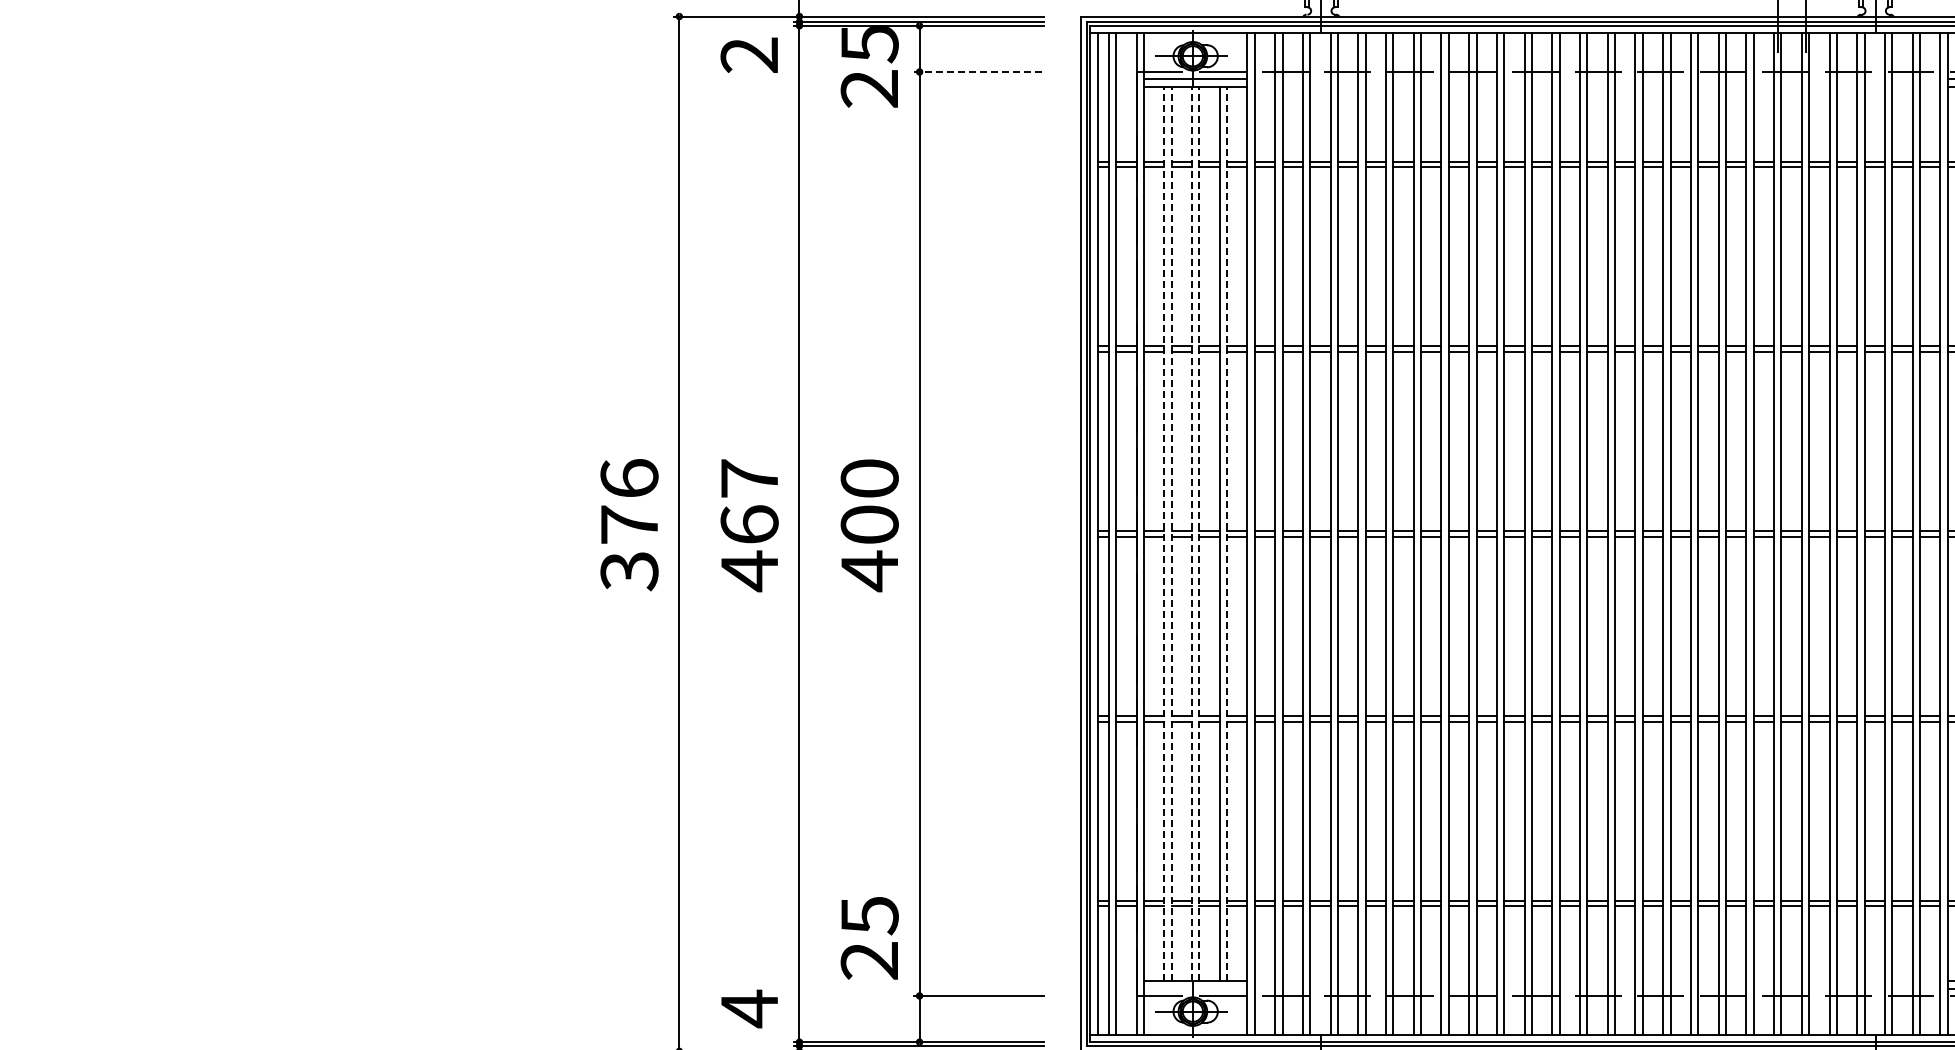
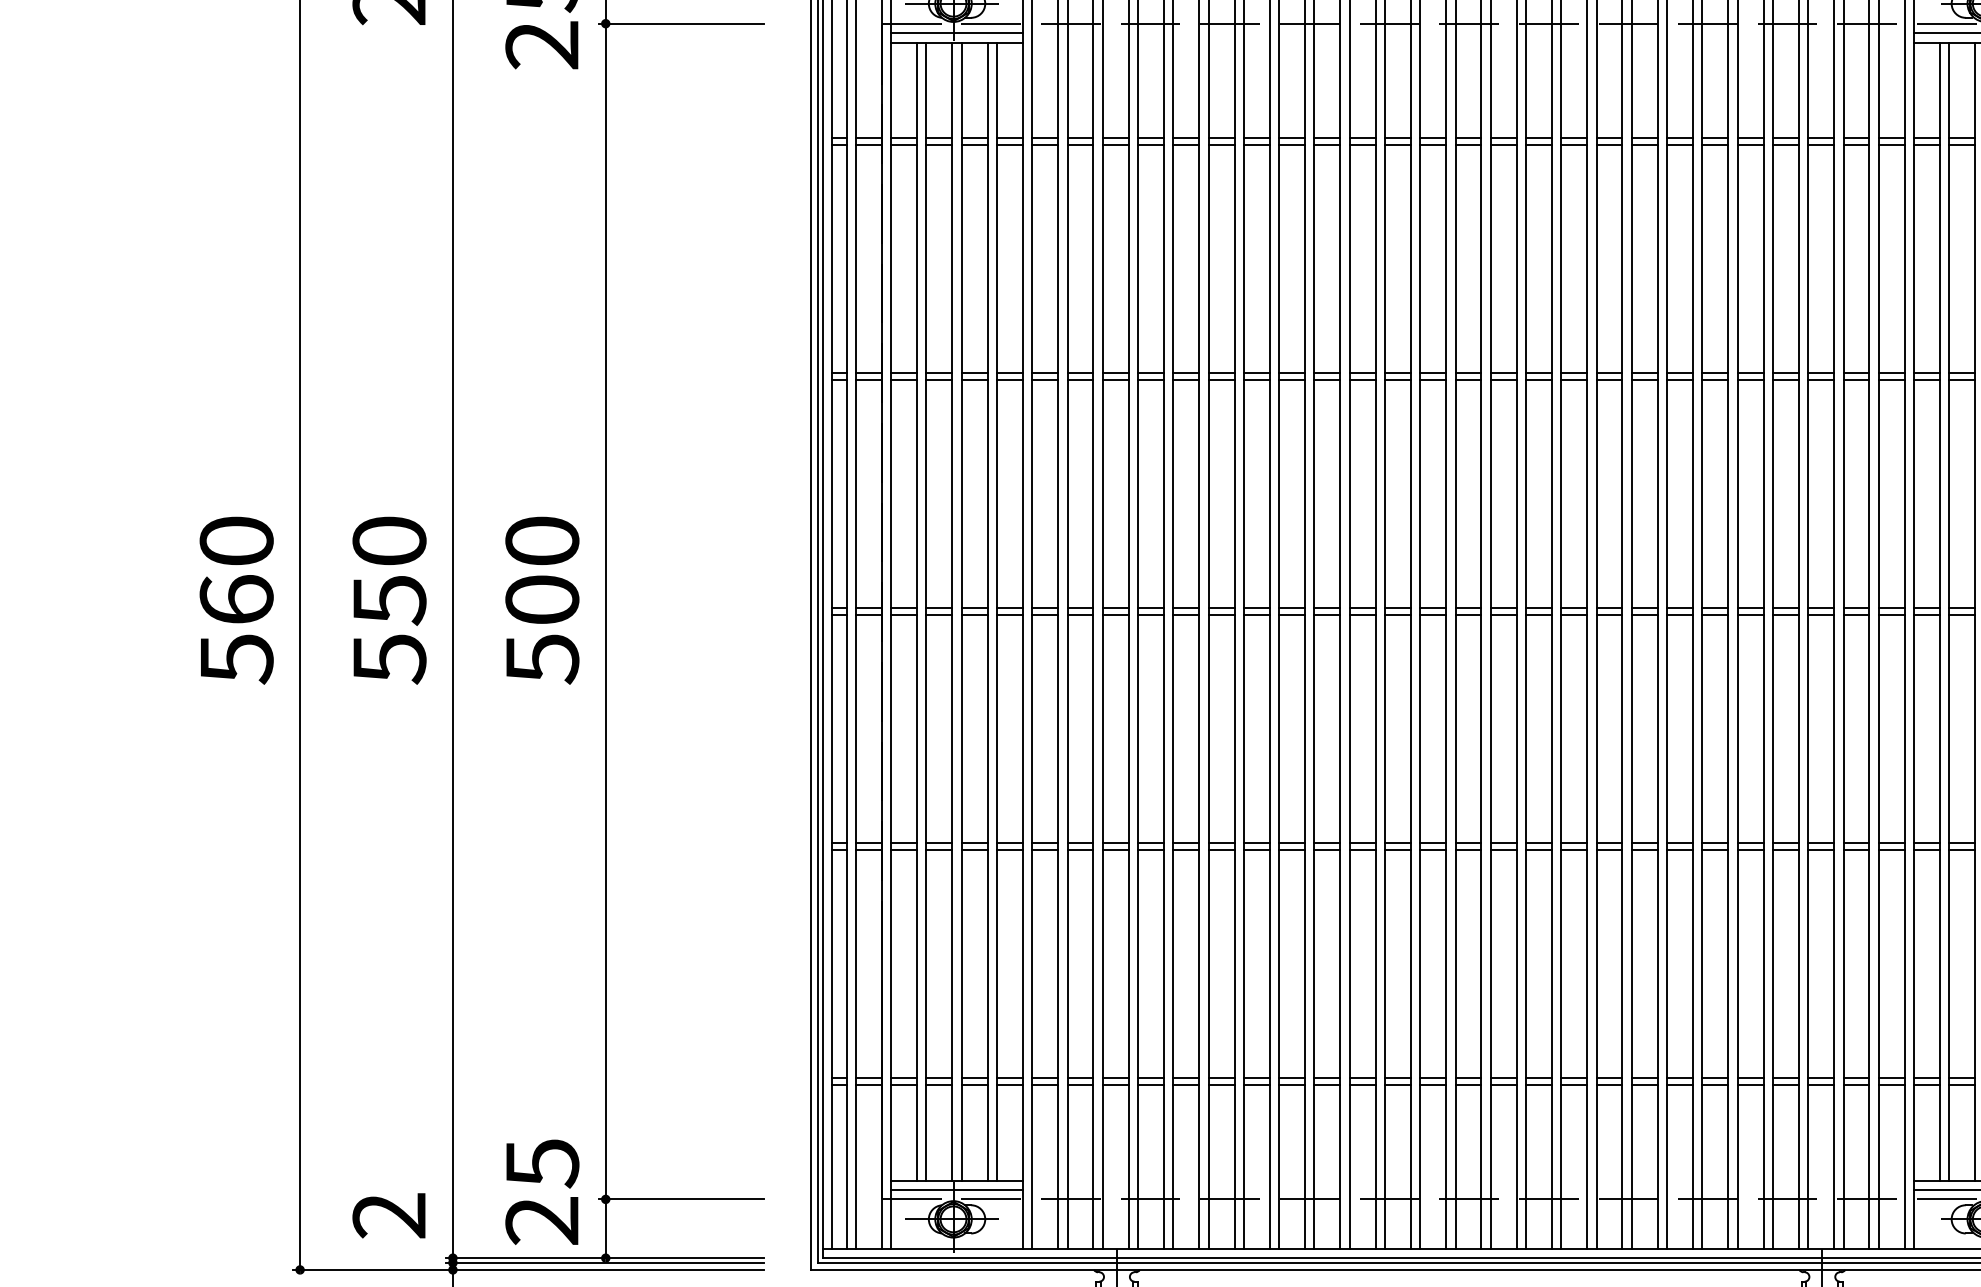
line: (979, 71) -> (681, 23), dashed -> solid
text: (629, 525) -> (236, 600), 376 -> 560
text: (749, 525) -> (389, 600), 467 -> 550
line: (1164, 533) -> (917, 610), dashed -> solid
line: (1171, 533) -> (926, 610), dashed -> solid
line: (1191, 533) -> (951, 610), dashed -> solid
line: (1199, 533) -> (961, 610), dashed -> solid
line: (1227, 533) -> (997, 610), dashed -> solid
text: (869, 571) -> (542, 659), 400 -> 500
text: (869, 938) -> (542, 1192), moved
line: (1195, 988) -> (956, 1189), added
text: (748, 1008) -> (388, 1215), 4 -> 2

